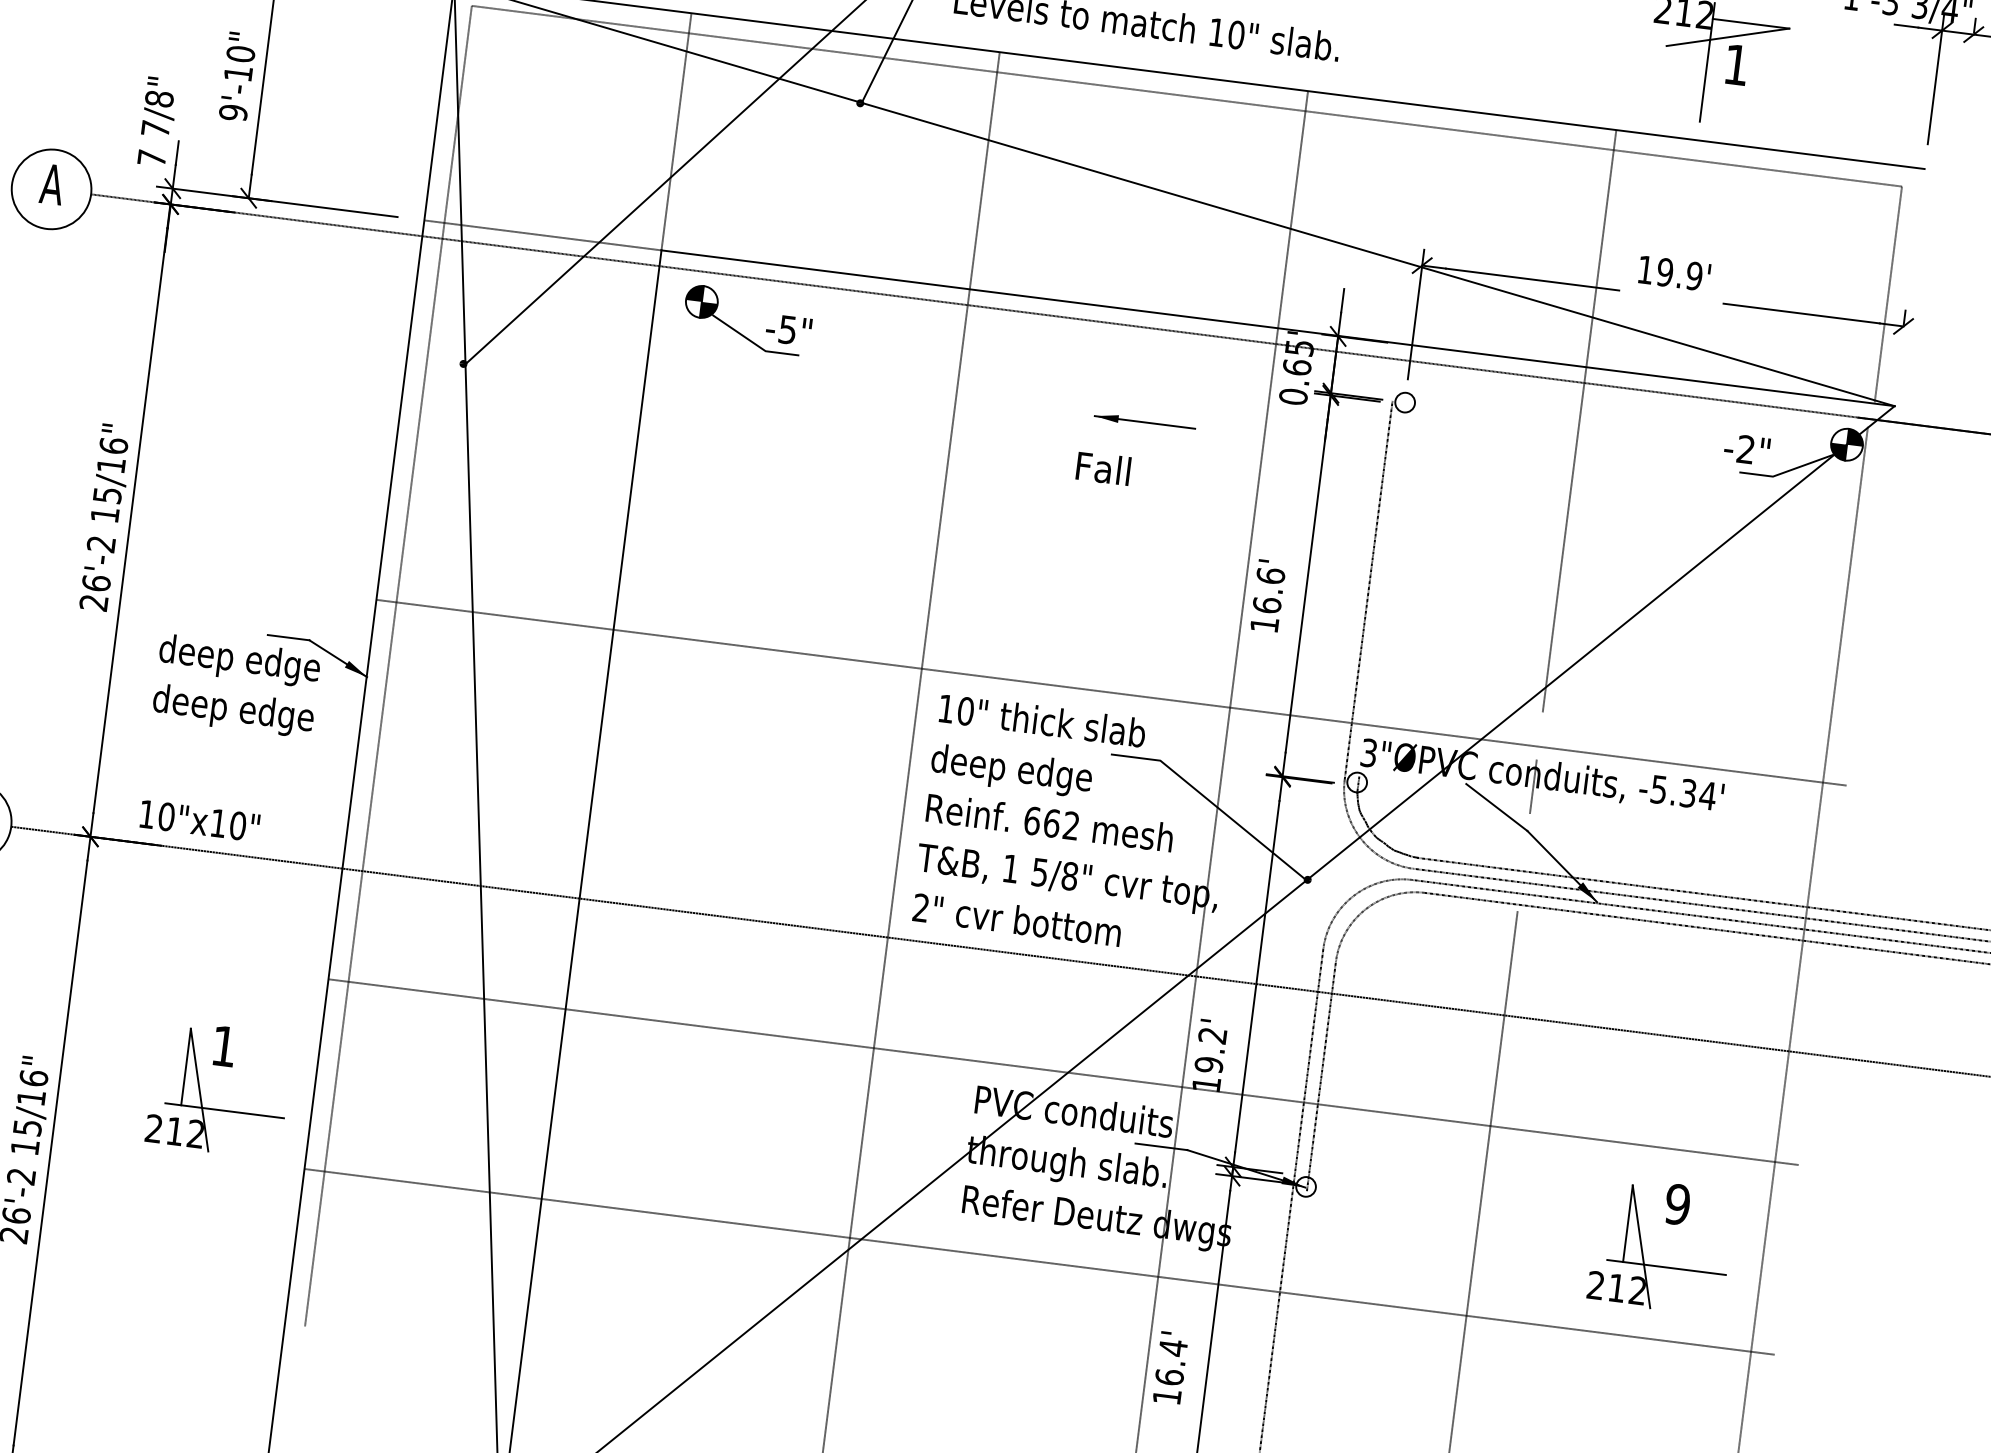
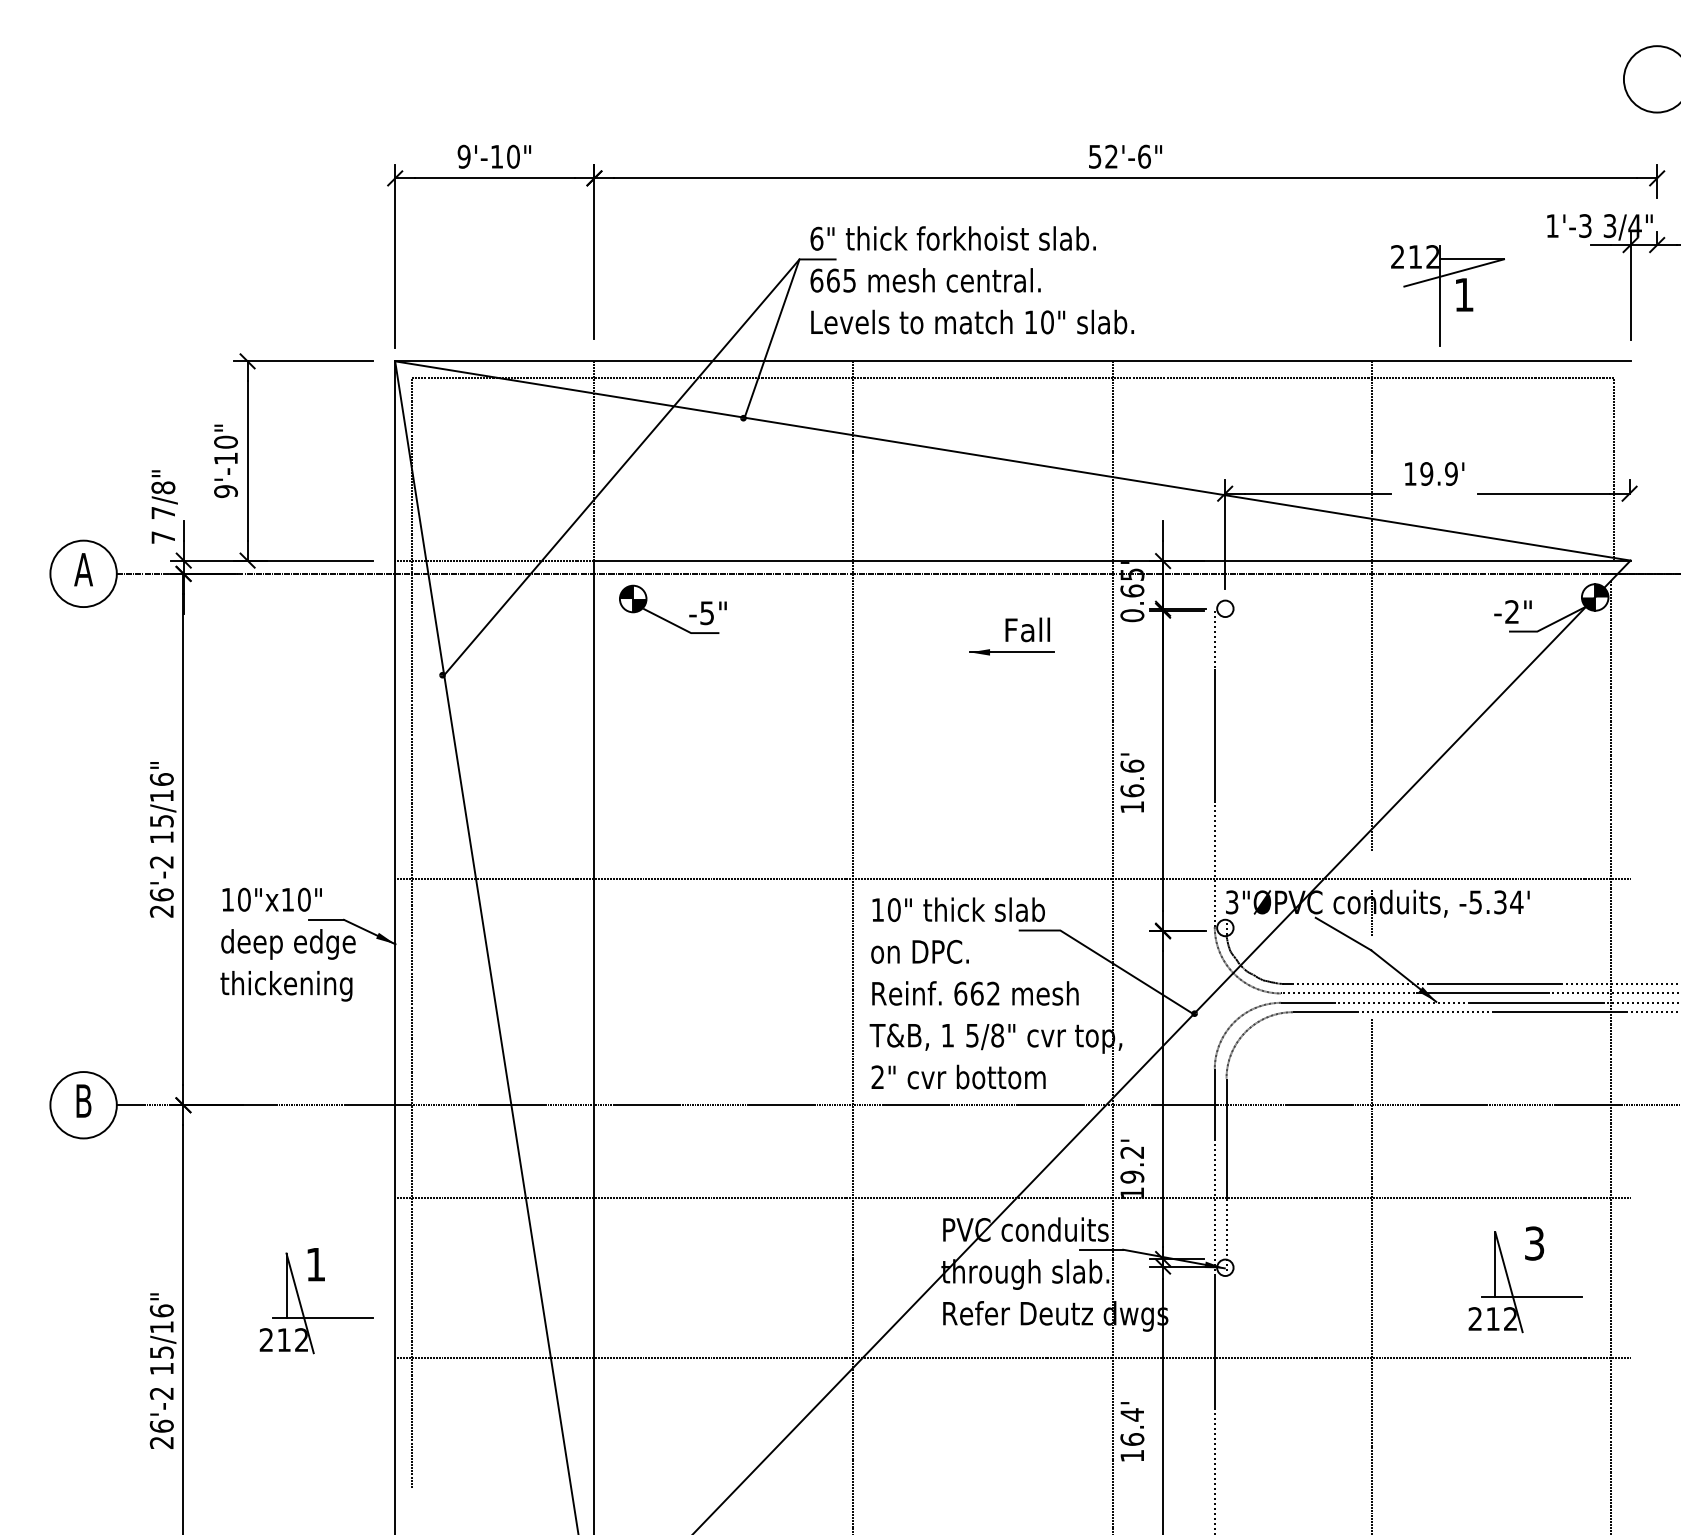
text: (1103, 468) -> (1027, 629), moved
text: (232, 709) -> (287, 985), deep edge -> thickening
text: (1012, 771) -> (939, 954), deep edge -> on DPC.
text: (199, 820) -> (271, 899), moved
text: (1677, 1204) -> (1534, 1243), 9 -> 3

